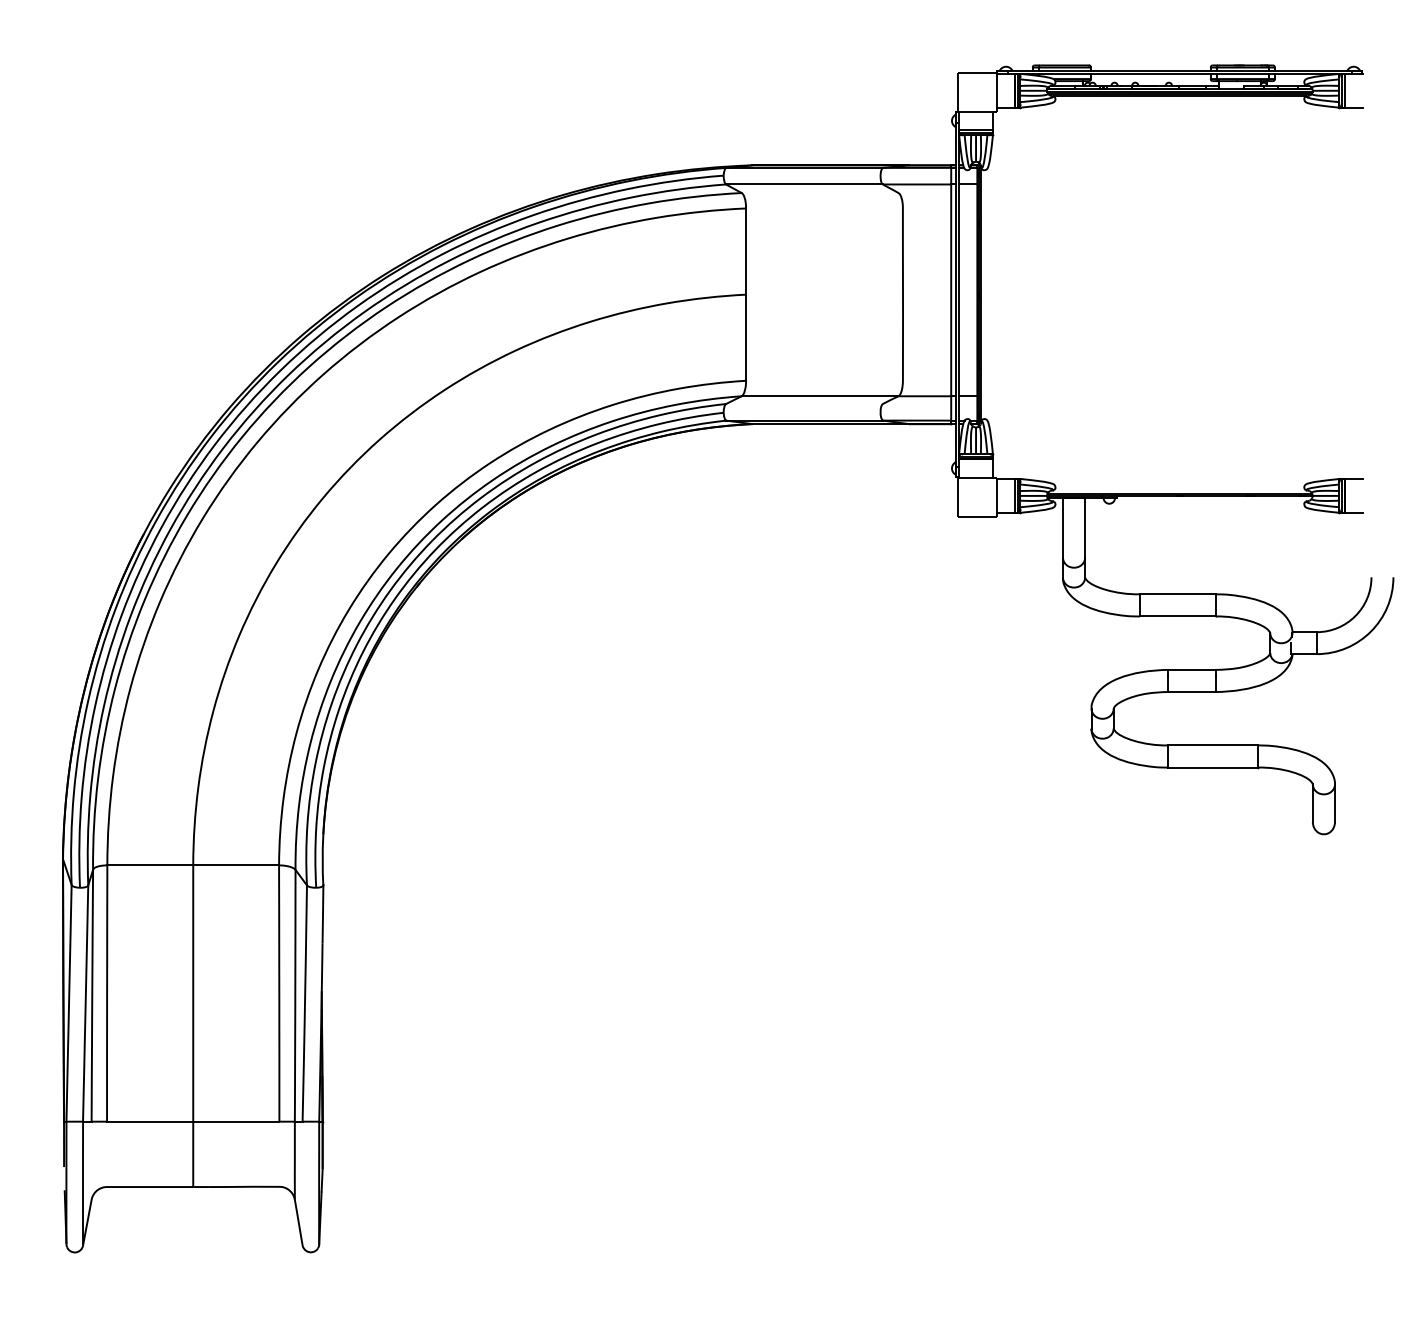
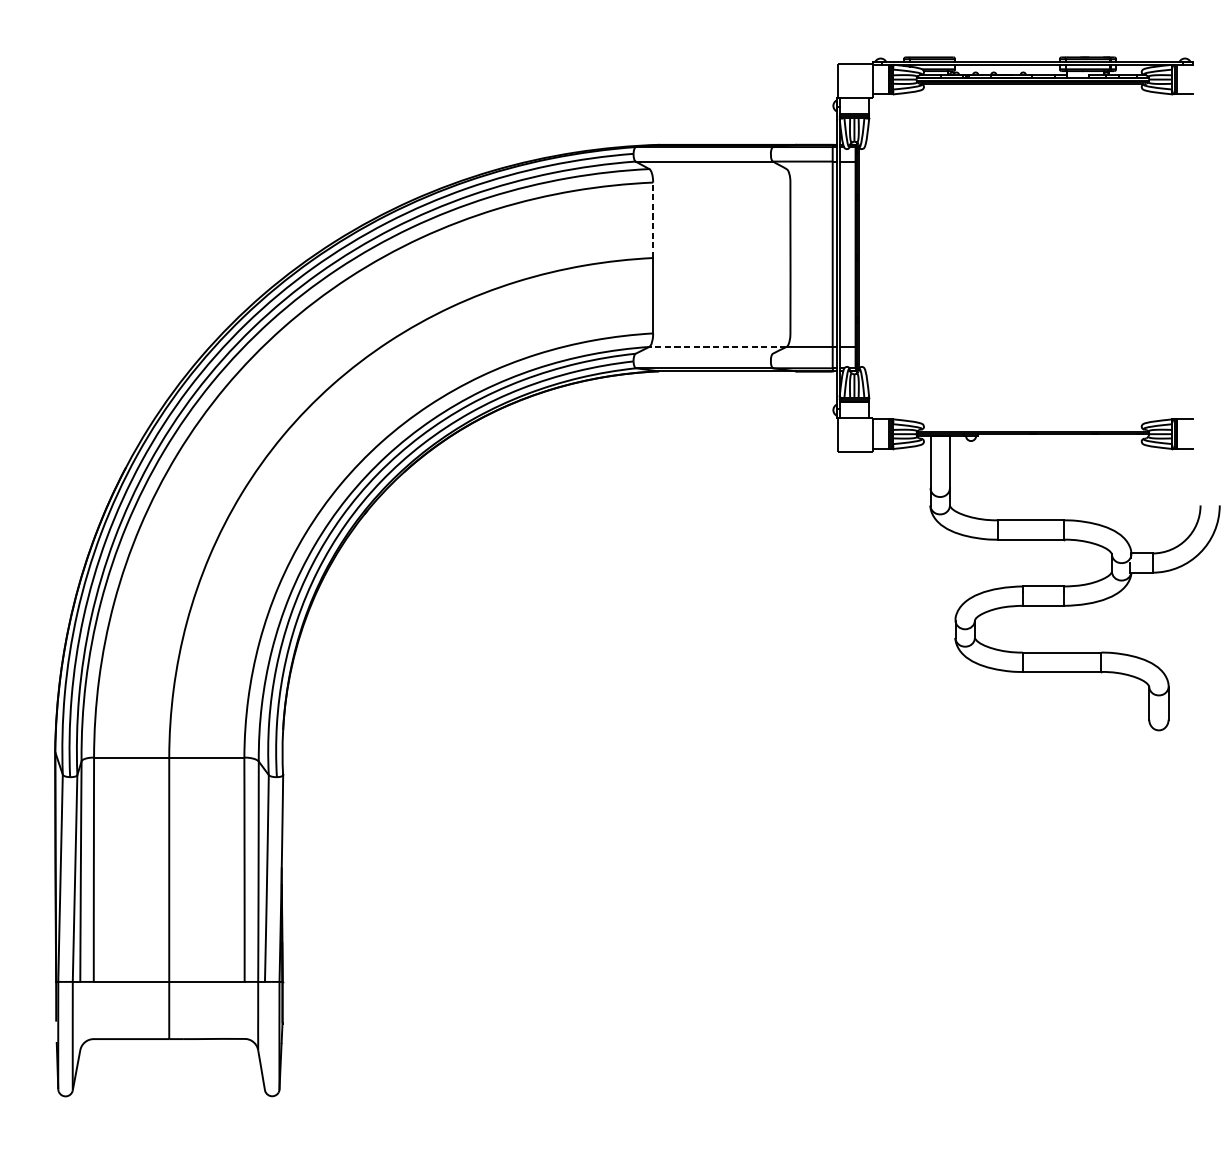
line: (746, 251) -> (653, 220), solid -> dashed
line: (819, 396) -> (717, 347), solid -> dashed

